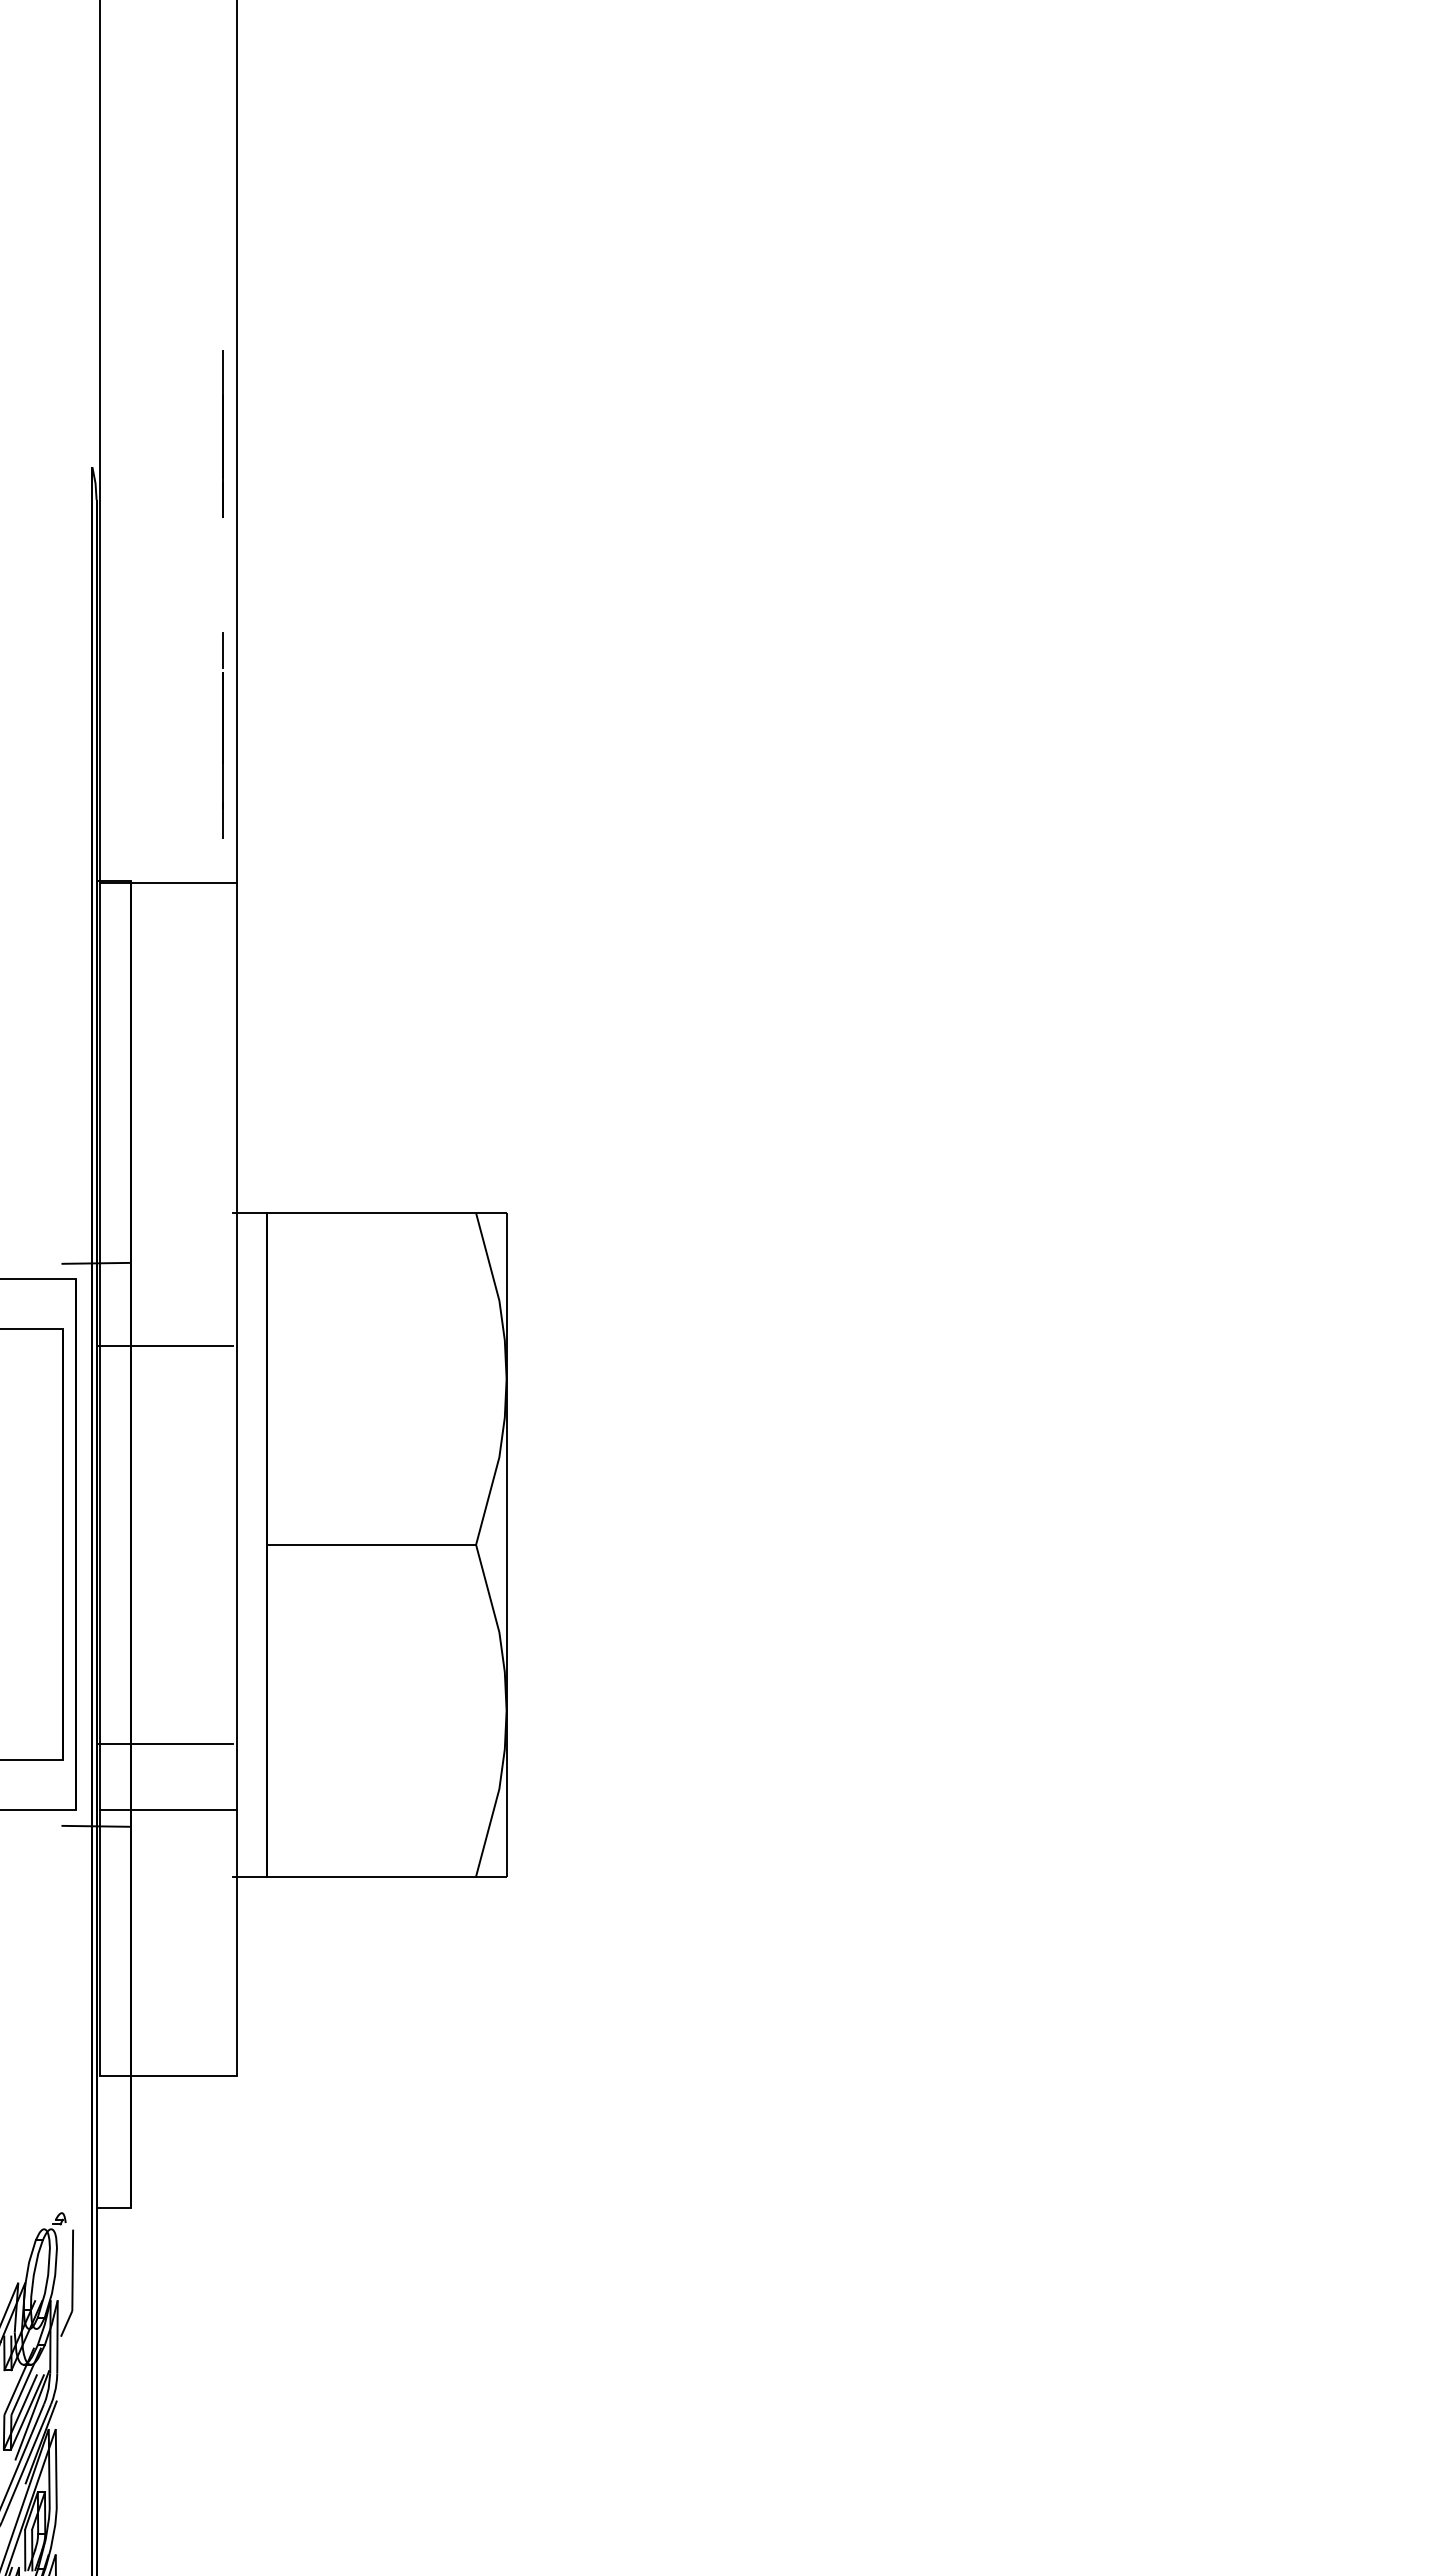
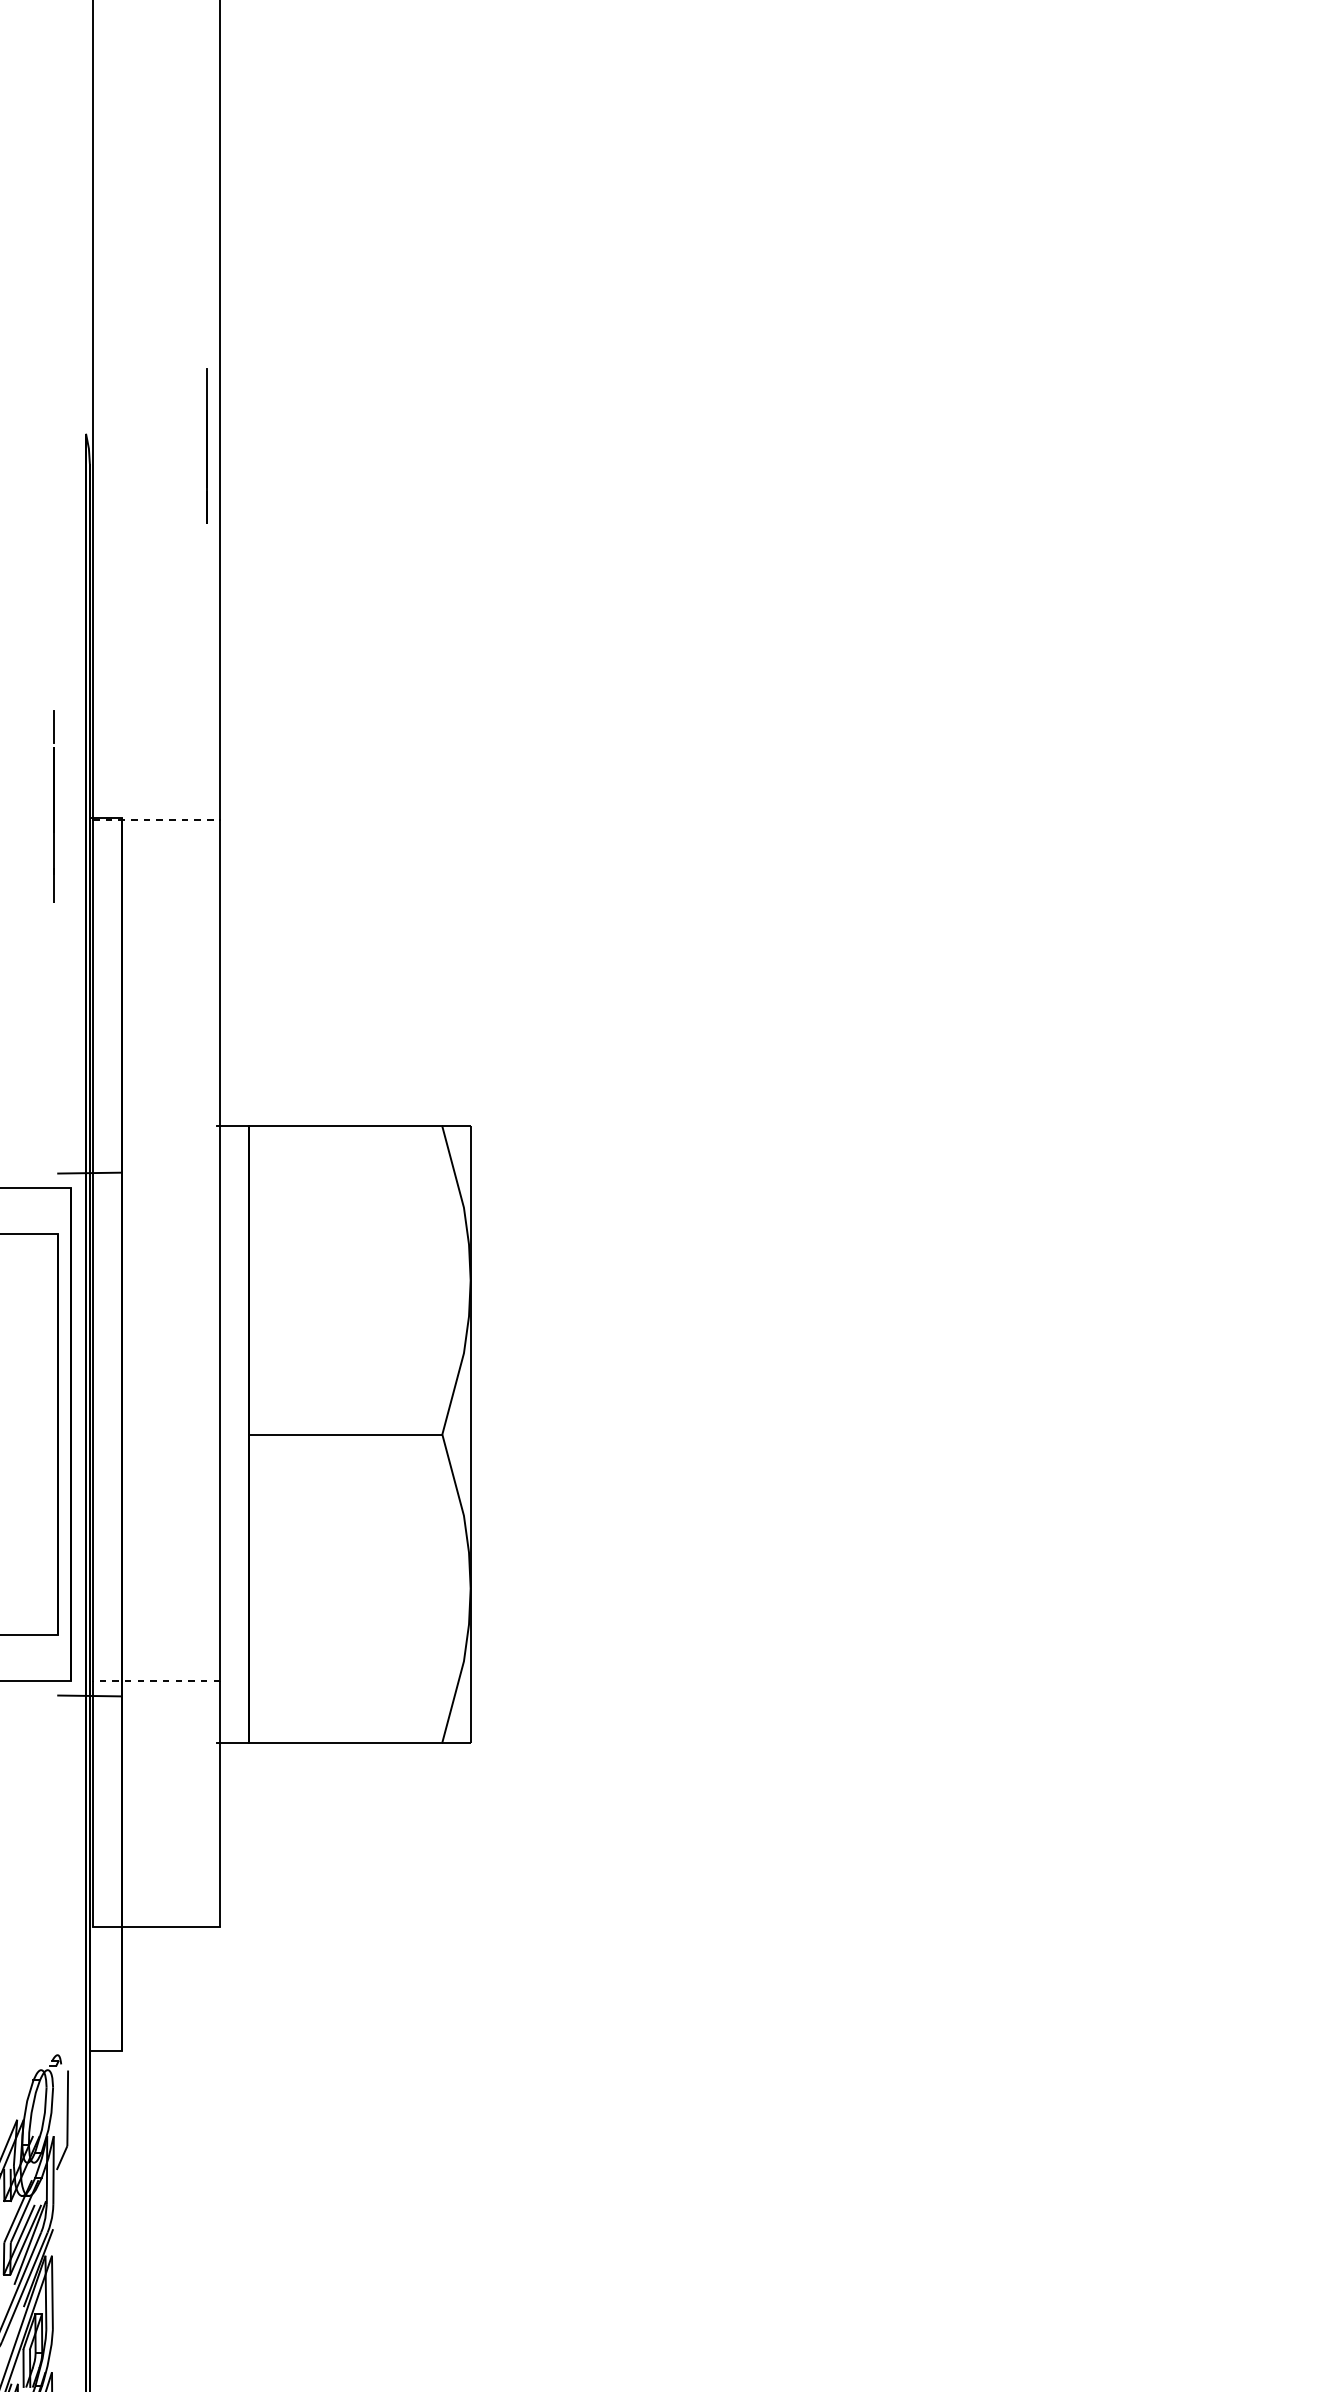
line: (222, 433) -> (206, 446), moved
line: (222, 735) -> (53, 806), moved
line: (168, 882) -> (156, 819), solid -> dashed
line: (164, 1345) -> (152, 1249), removed
line: (164, 1743) -> (152, 1619), removed
line: (167, 1810) -> (155, 1681), solid -> dashed

